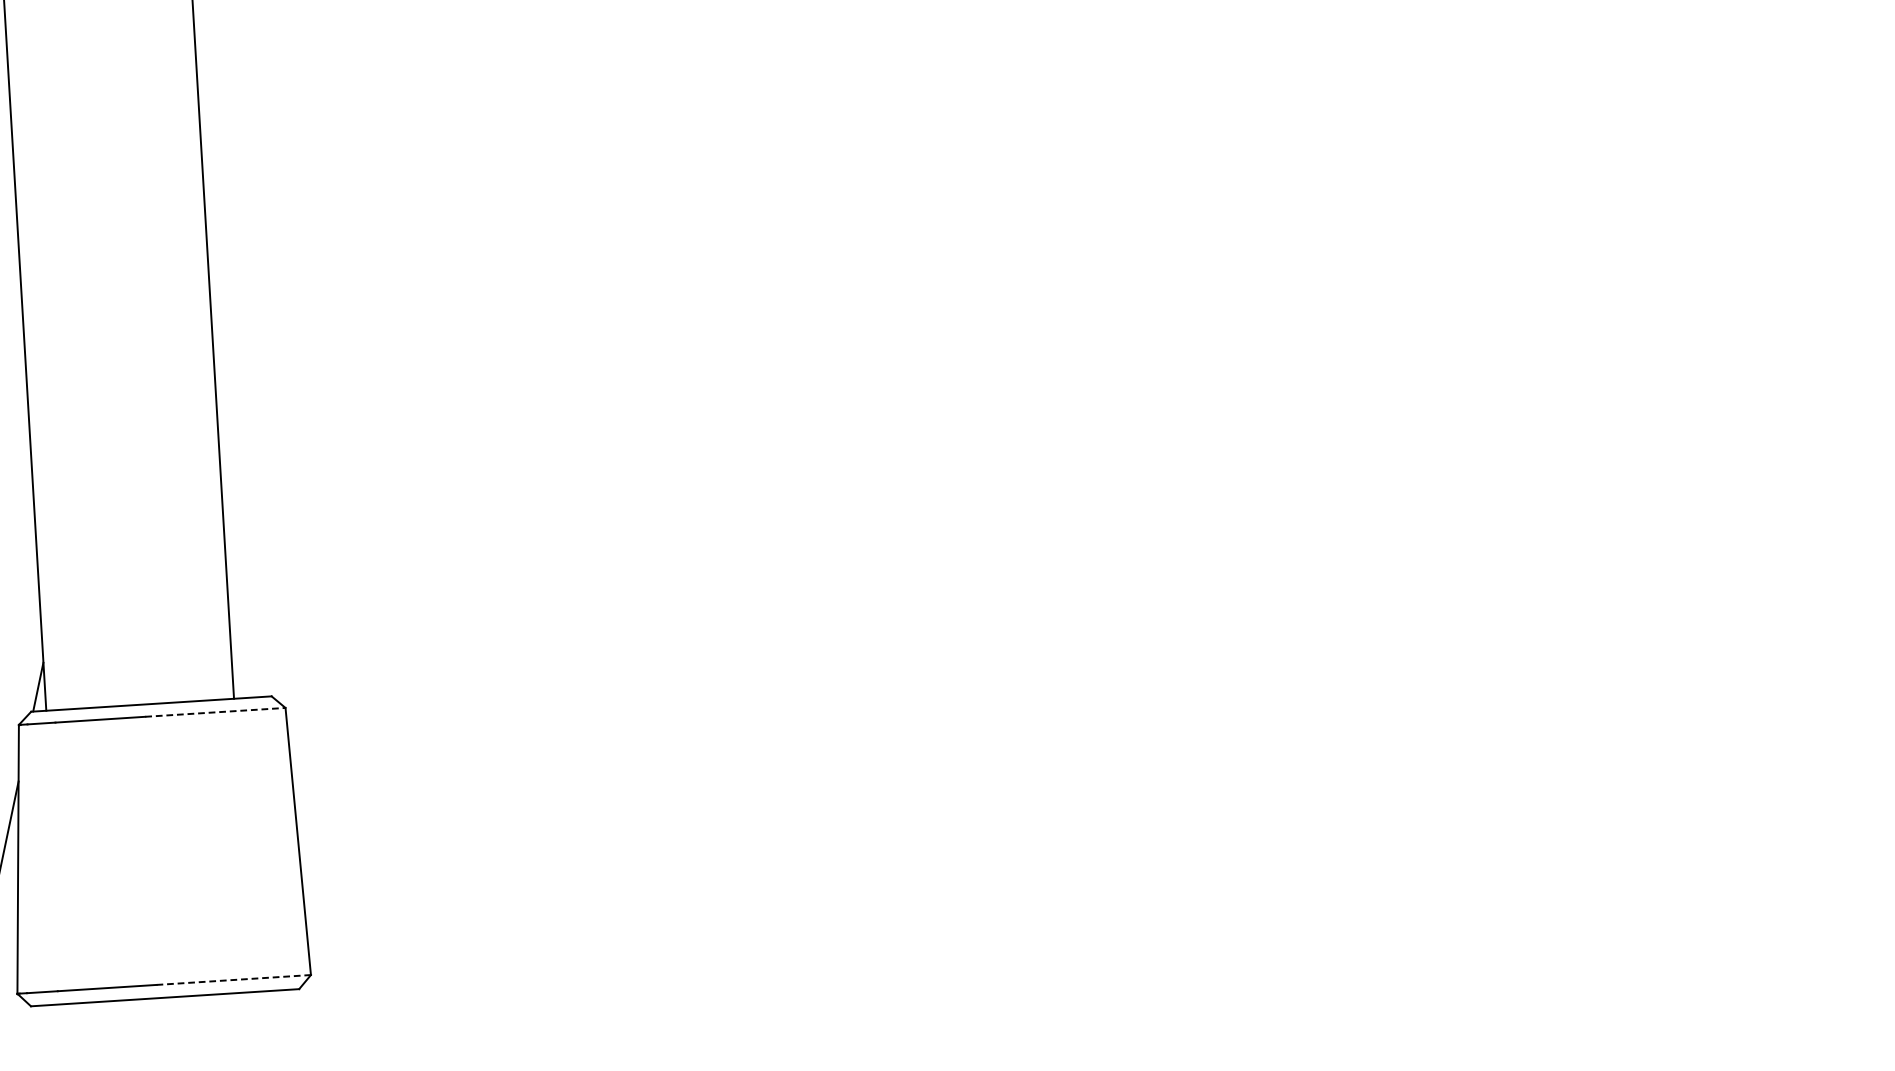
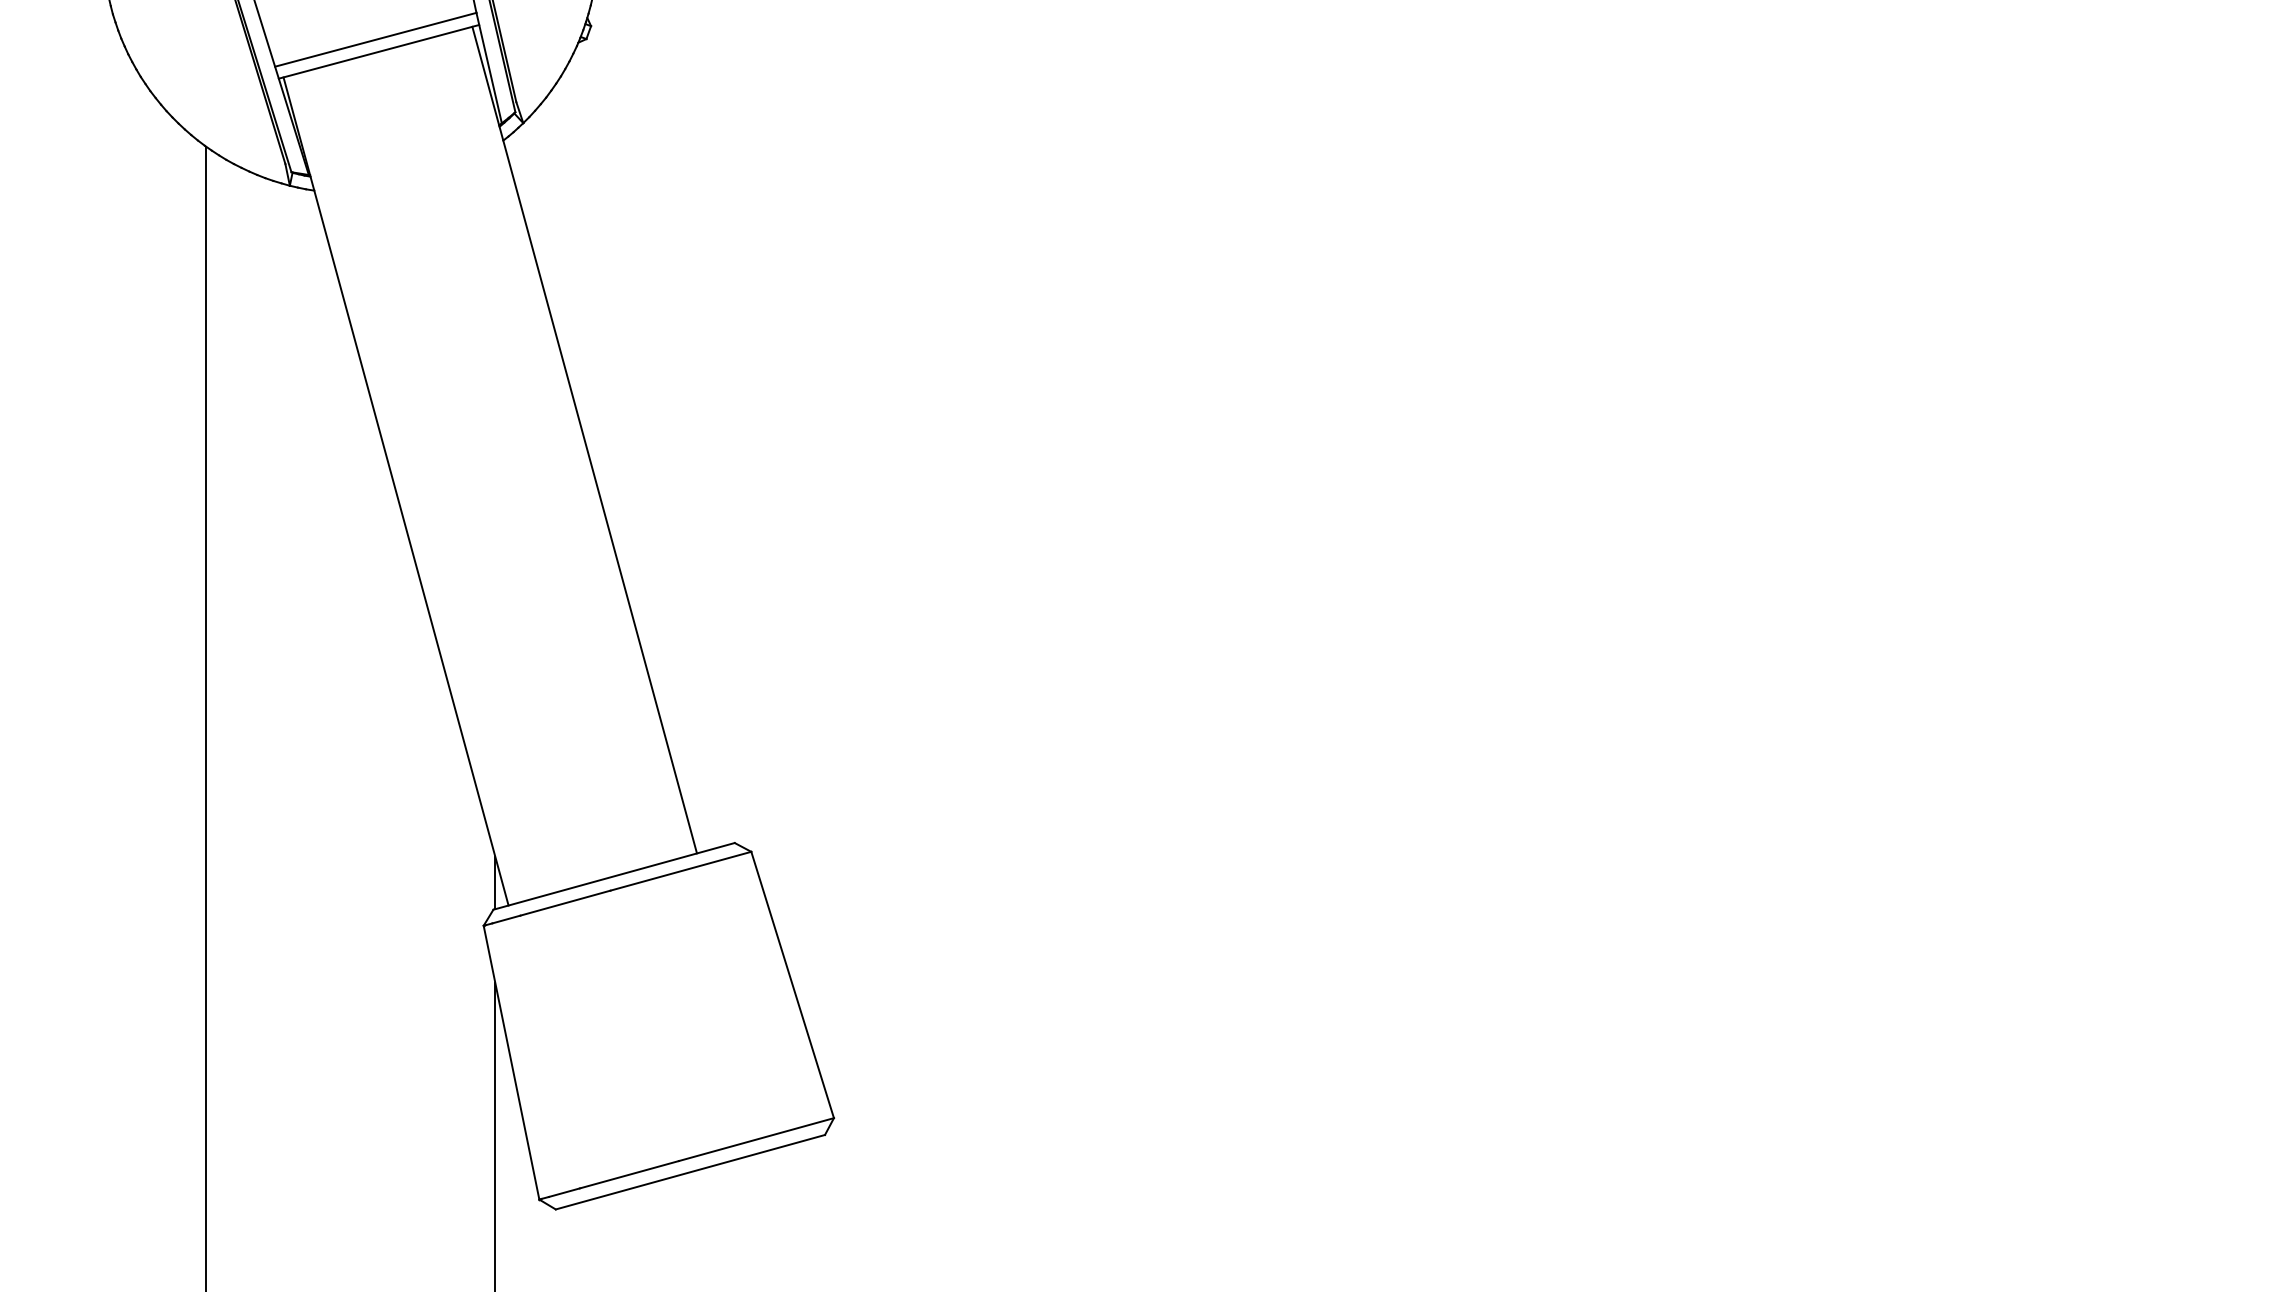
line: (215, 712) -> (681, 871), dashed -> solid
line: (233, 979) -> (756, 1139), dashed -> solid

